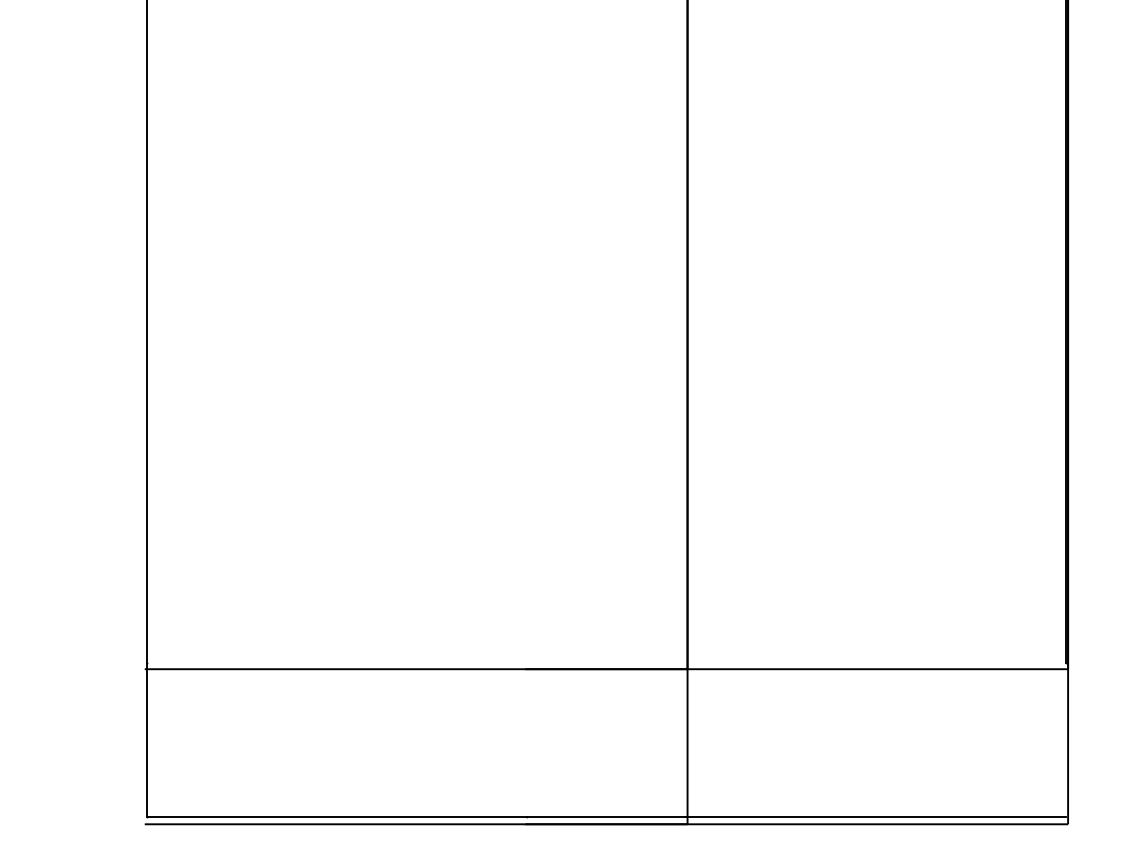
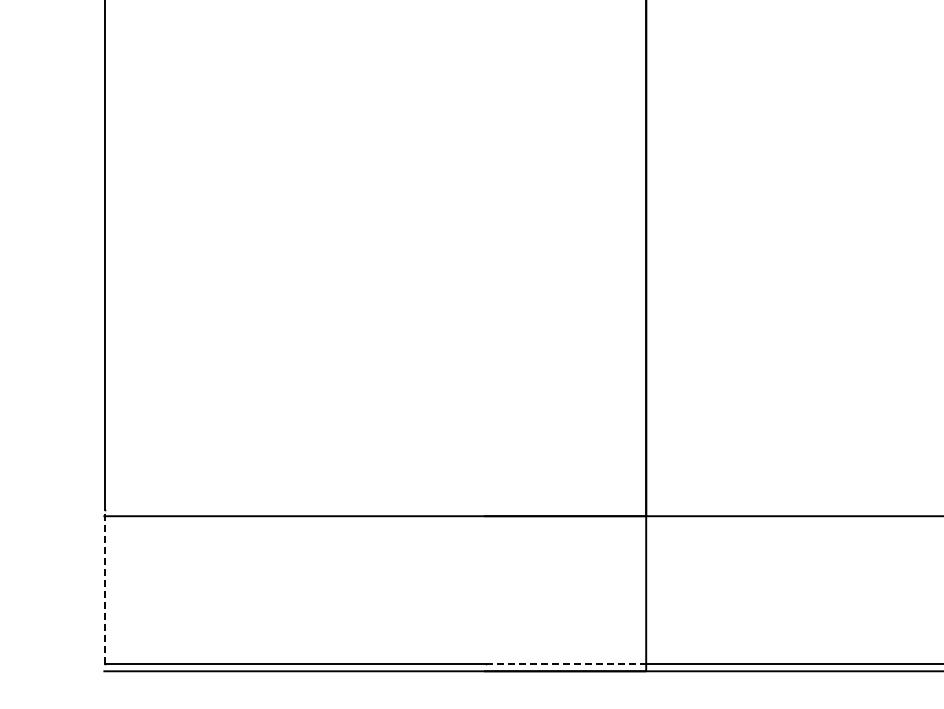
line: (146, 739) -> (105, 586), solid -> dashed
line: (606, 816) -> (565, 663), solid -> dashed

